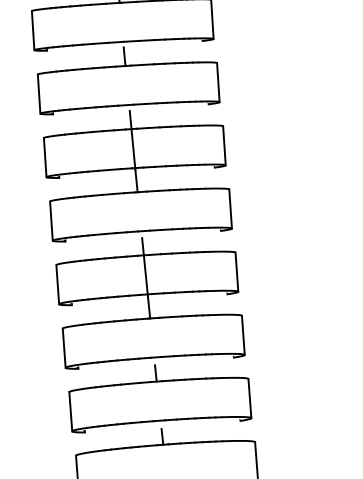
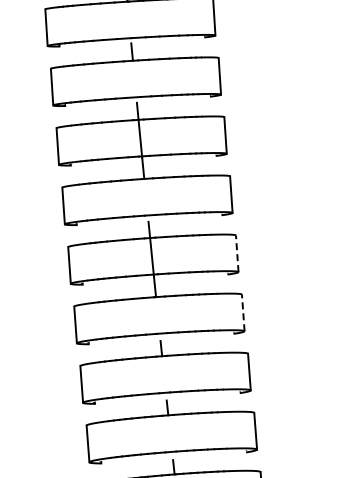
line: (237, 271) -> (237, 253), solid -> dashed
line: (243, 334) -> (243, 312), solid -> dashed

